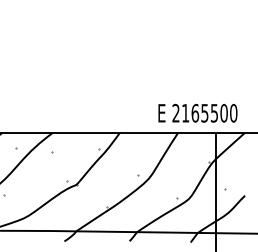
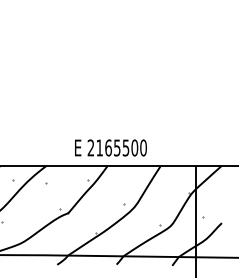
text: (197, 112) -> (110, 147), moved

